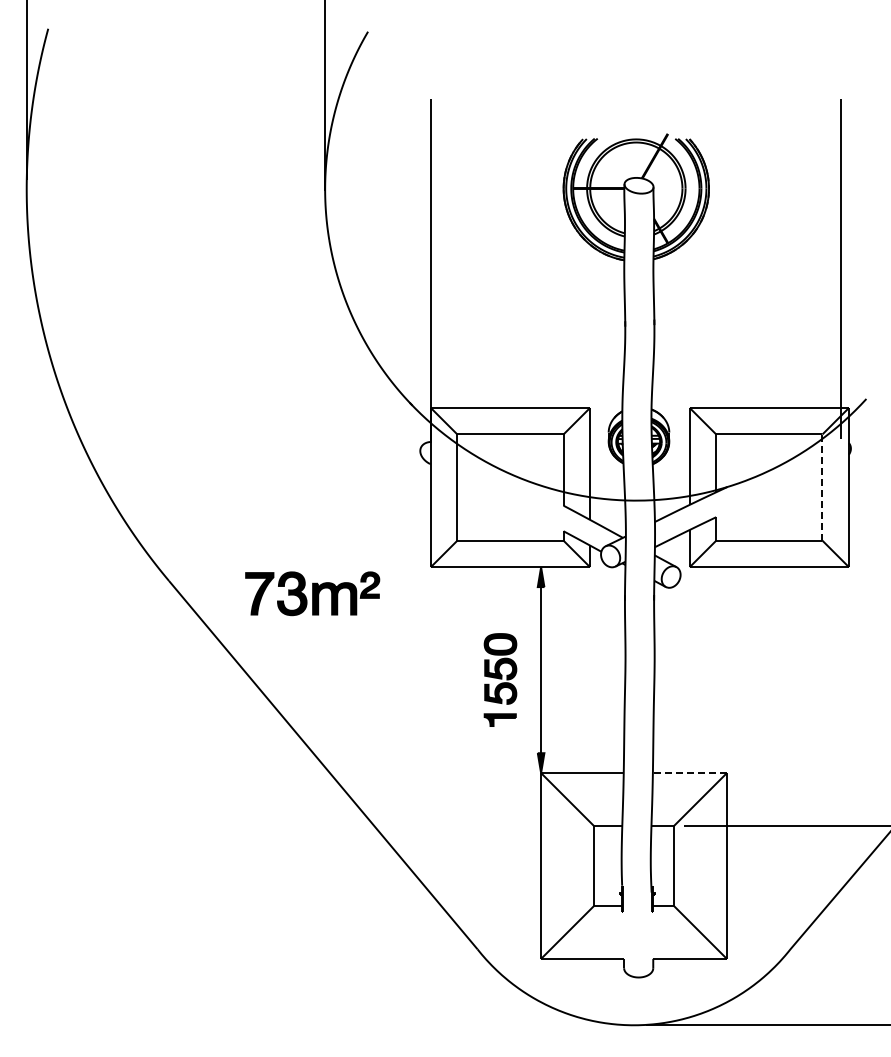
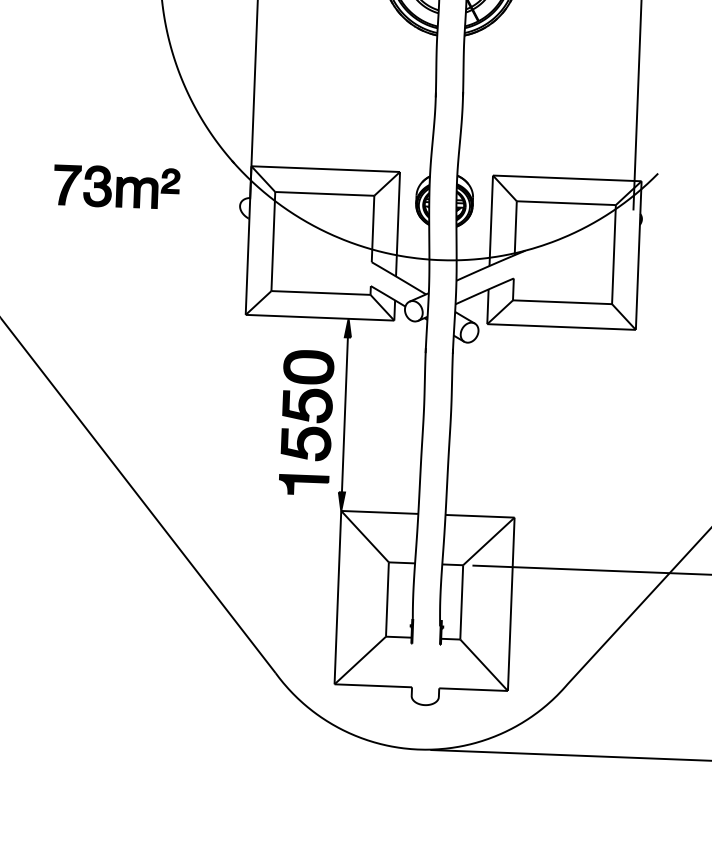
line: (822, 487) -> (614, 254), dashed -> solid
part: (312, 593) -> (116, 186), moved
part: (500, 679) -> (306, 422), size x1.67
line: (689, 773) -> (479, 516), dashed -> solid

